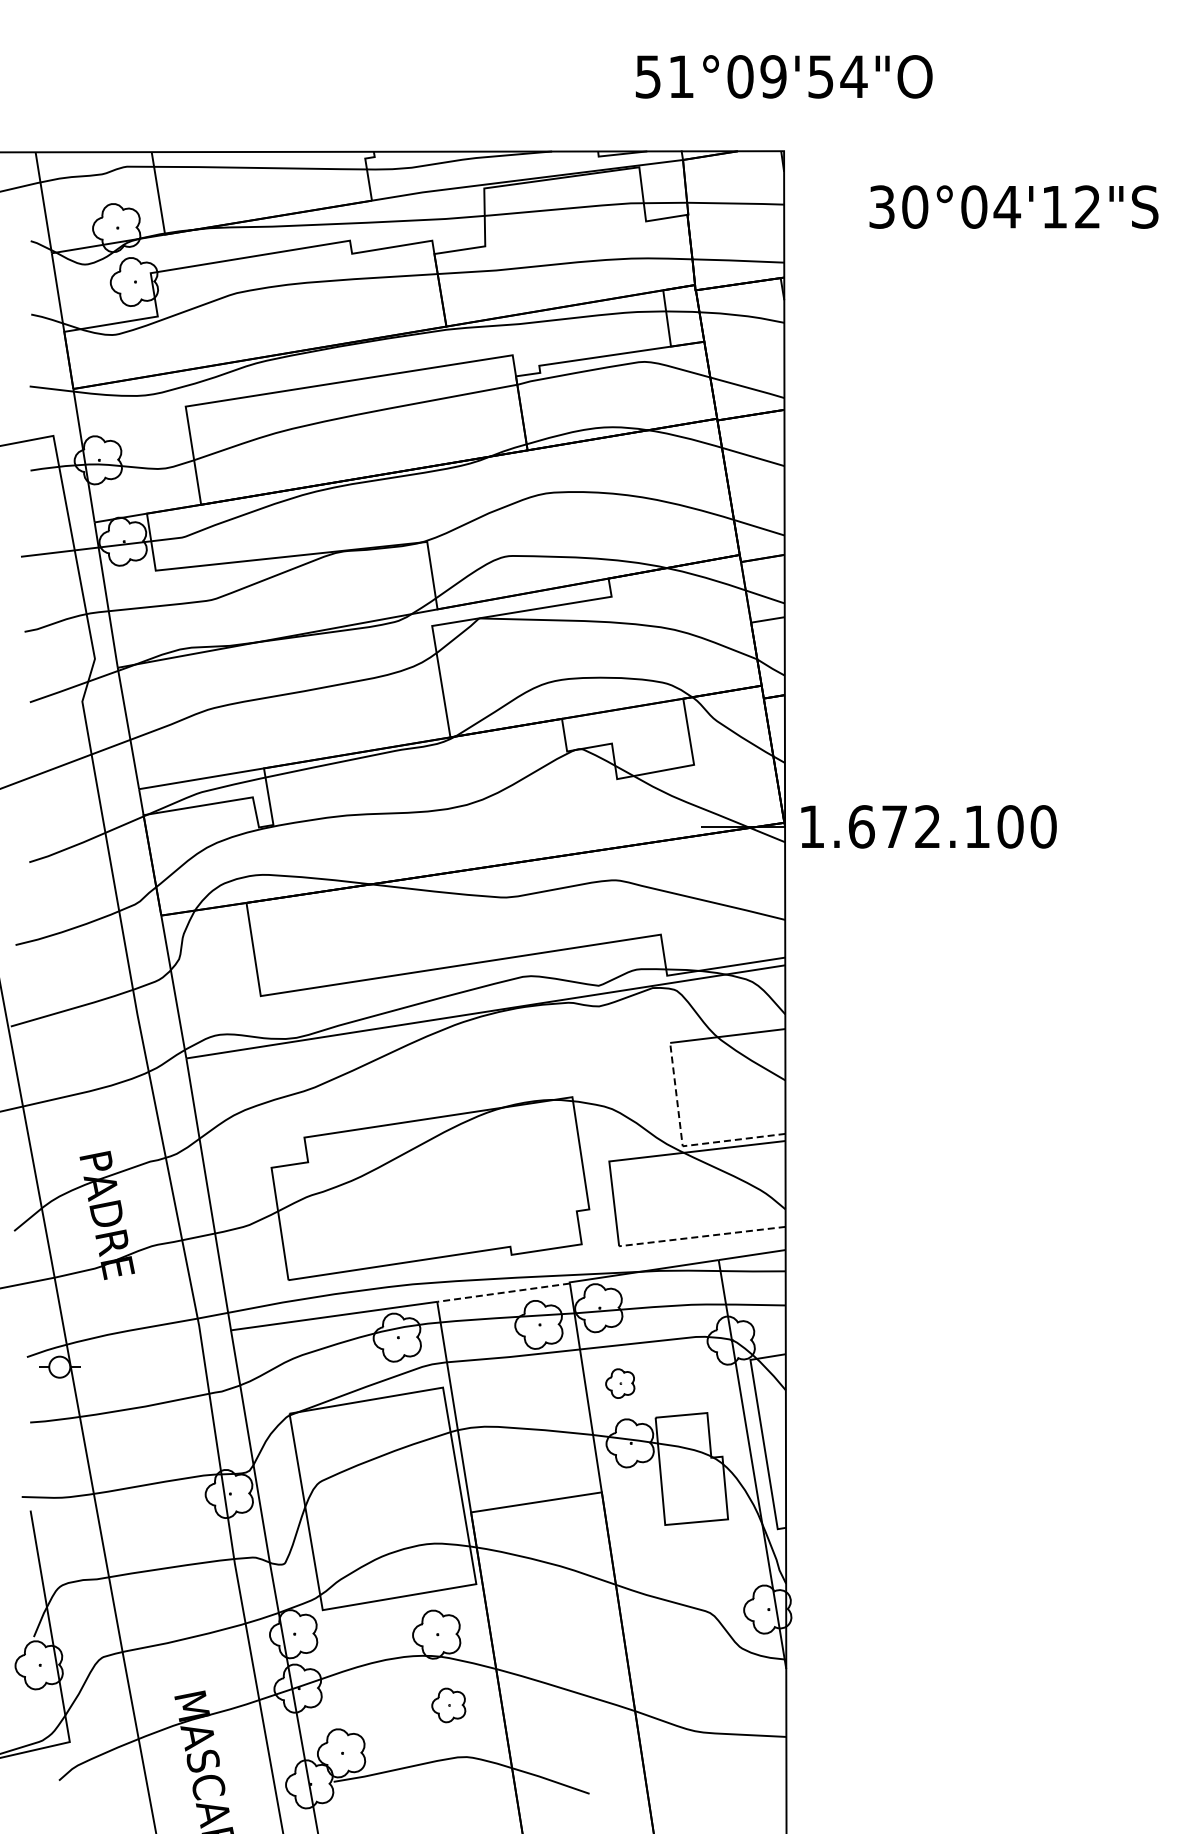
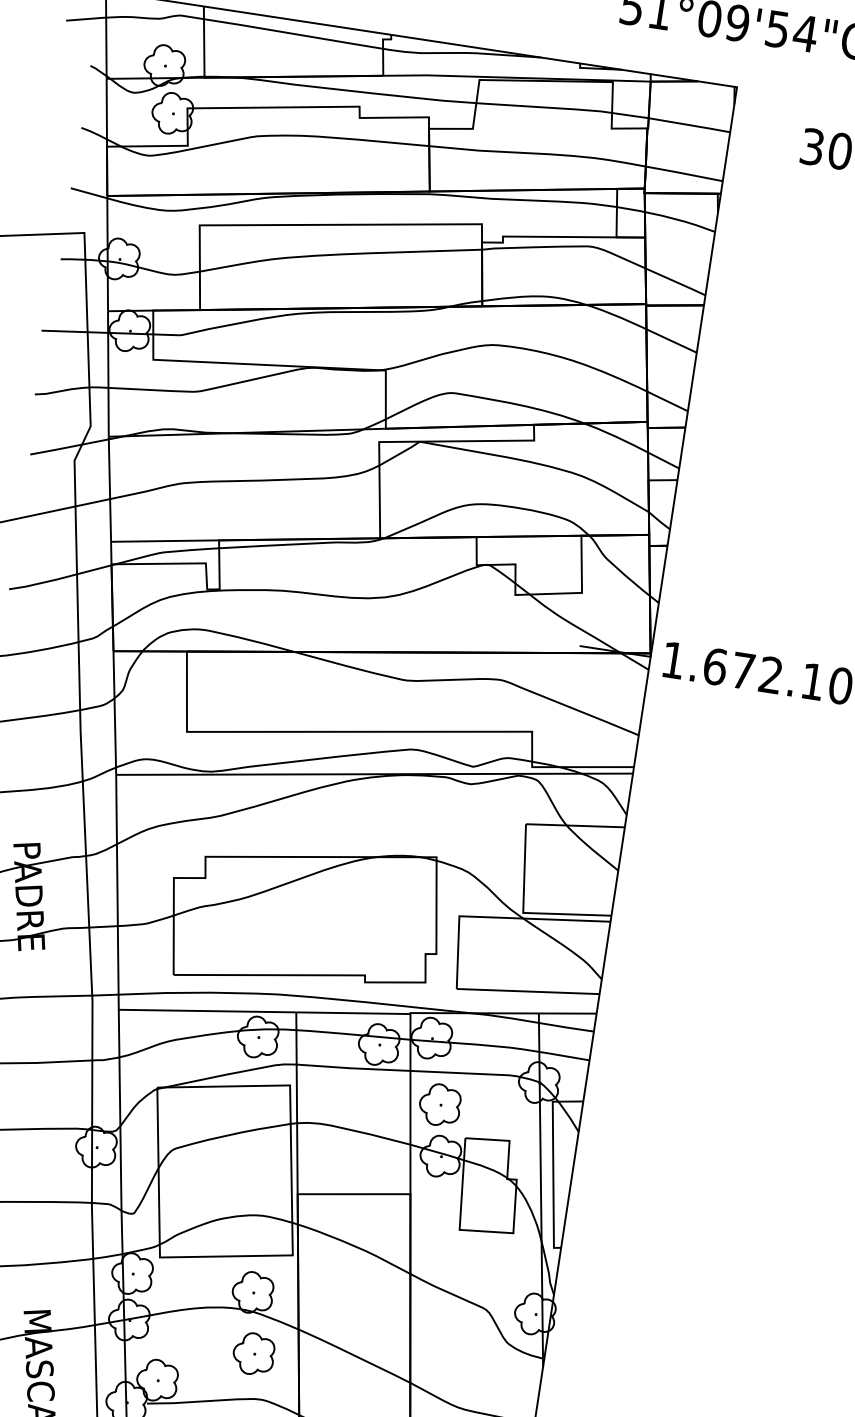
line: (682, 1146) -> (523, 913), dashed -> solid
line: (702, 1236) -> (528, 991), dashed -> solid
line: (503, 1292) -> (353, 1013), dashed -> solid
part: (619, 1383) -> (439, 1104), size x1.67
part: (448, 1705) -> (253, 1354), size x1.43

